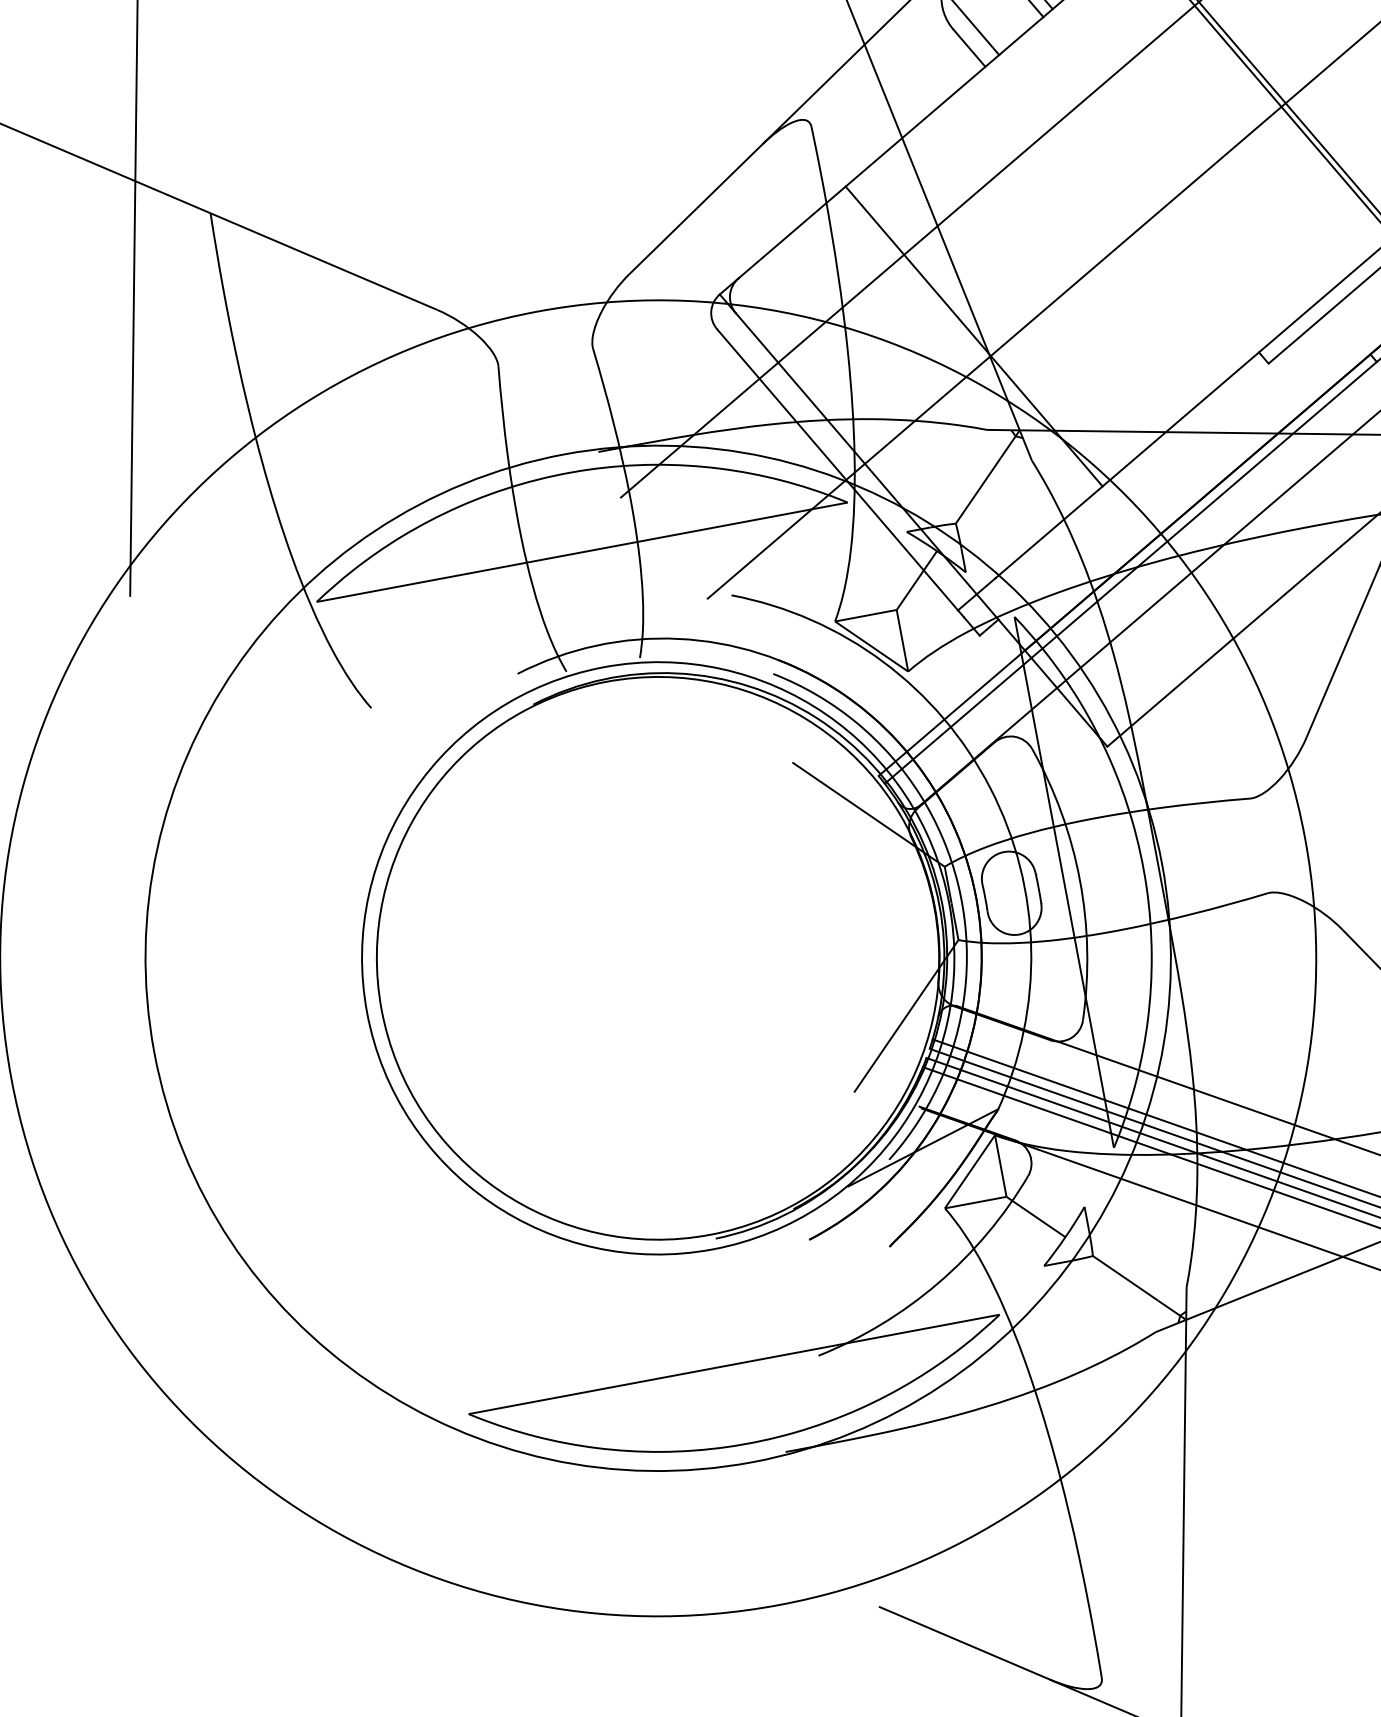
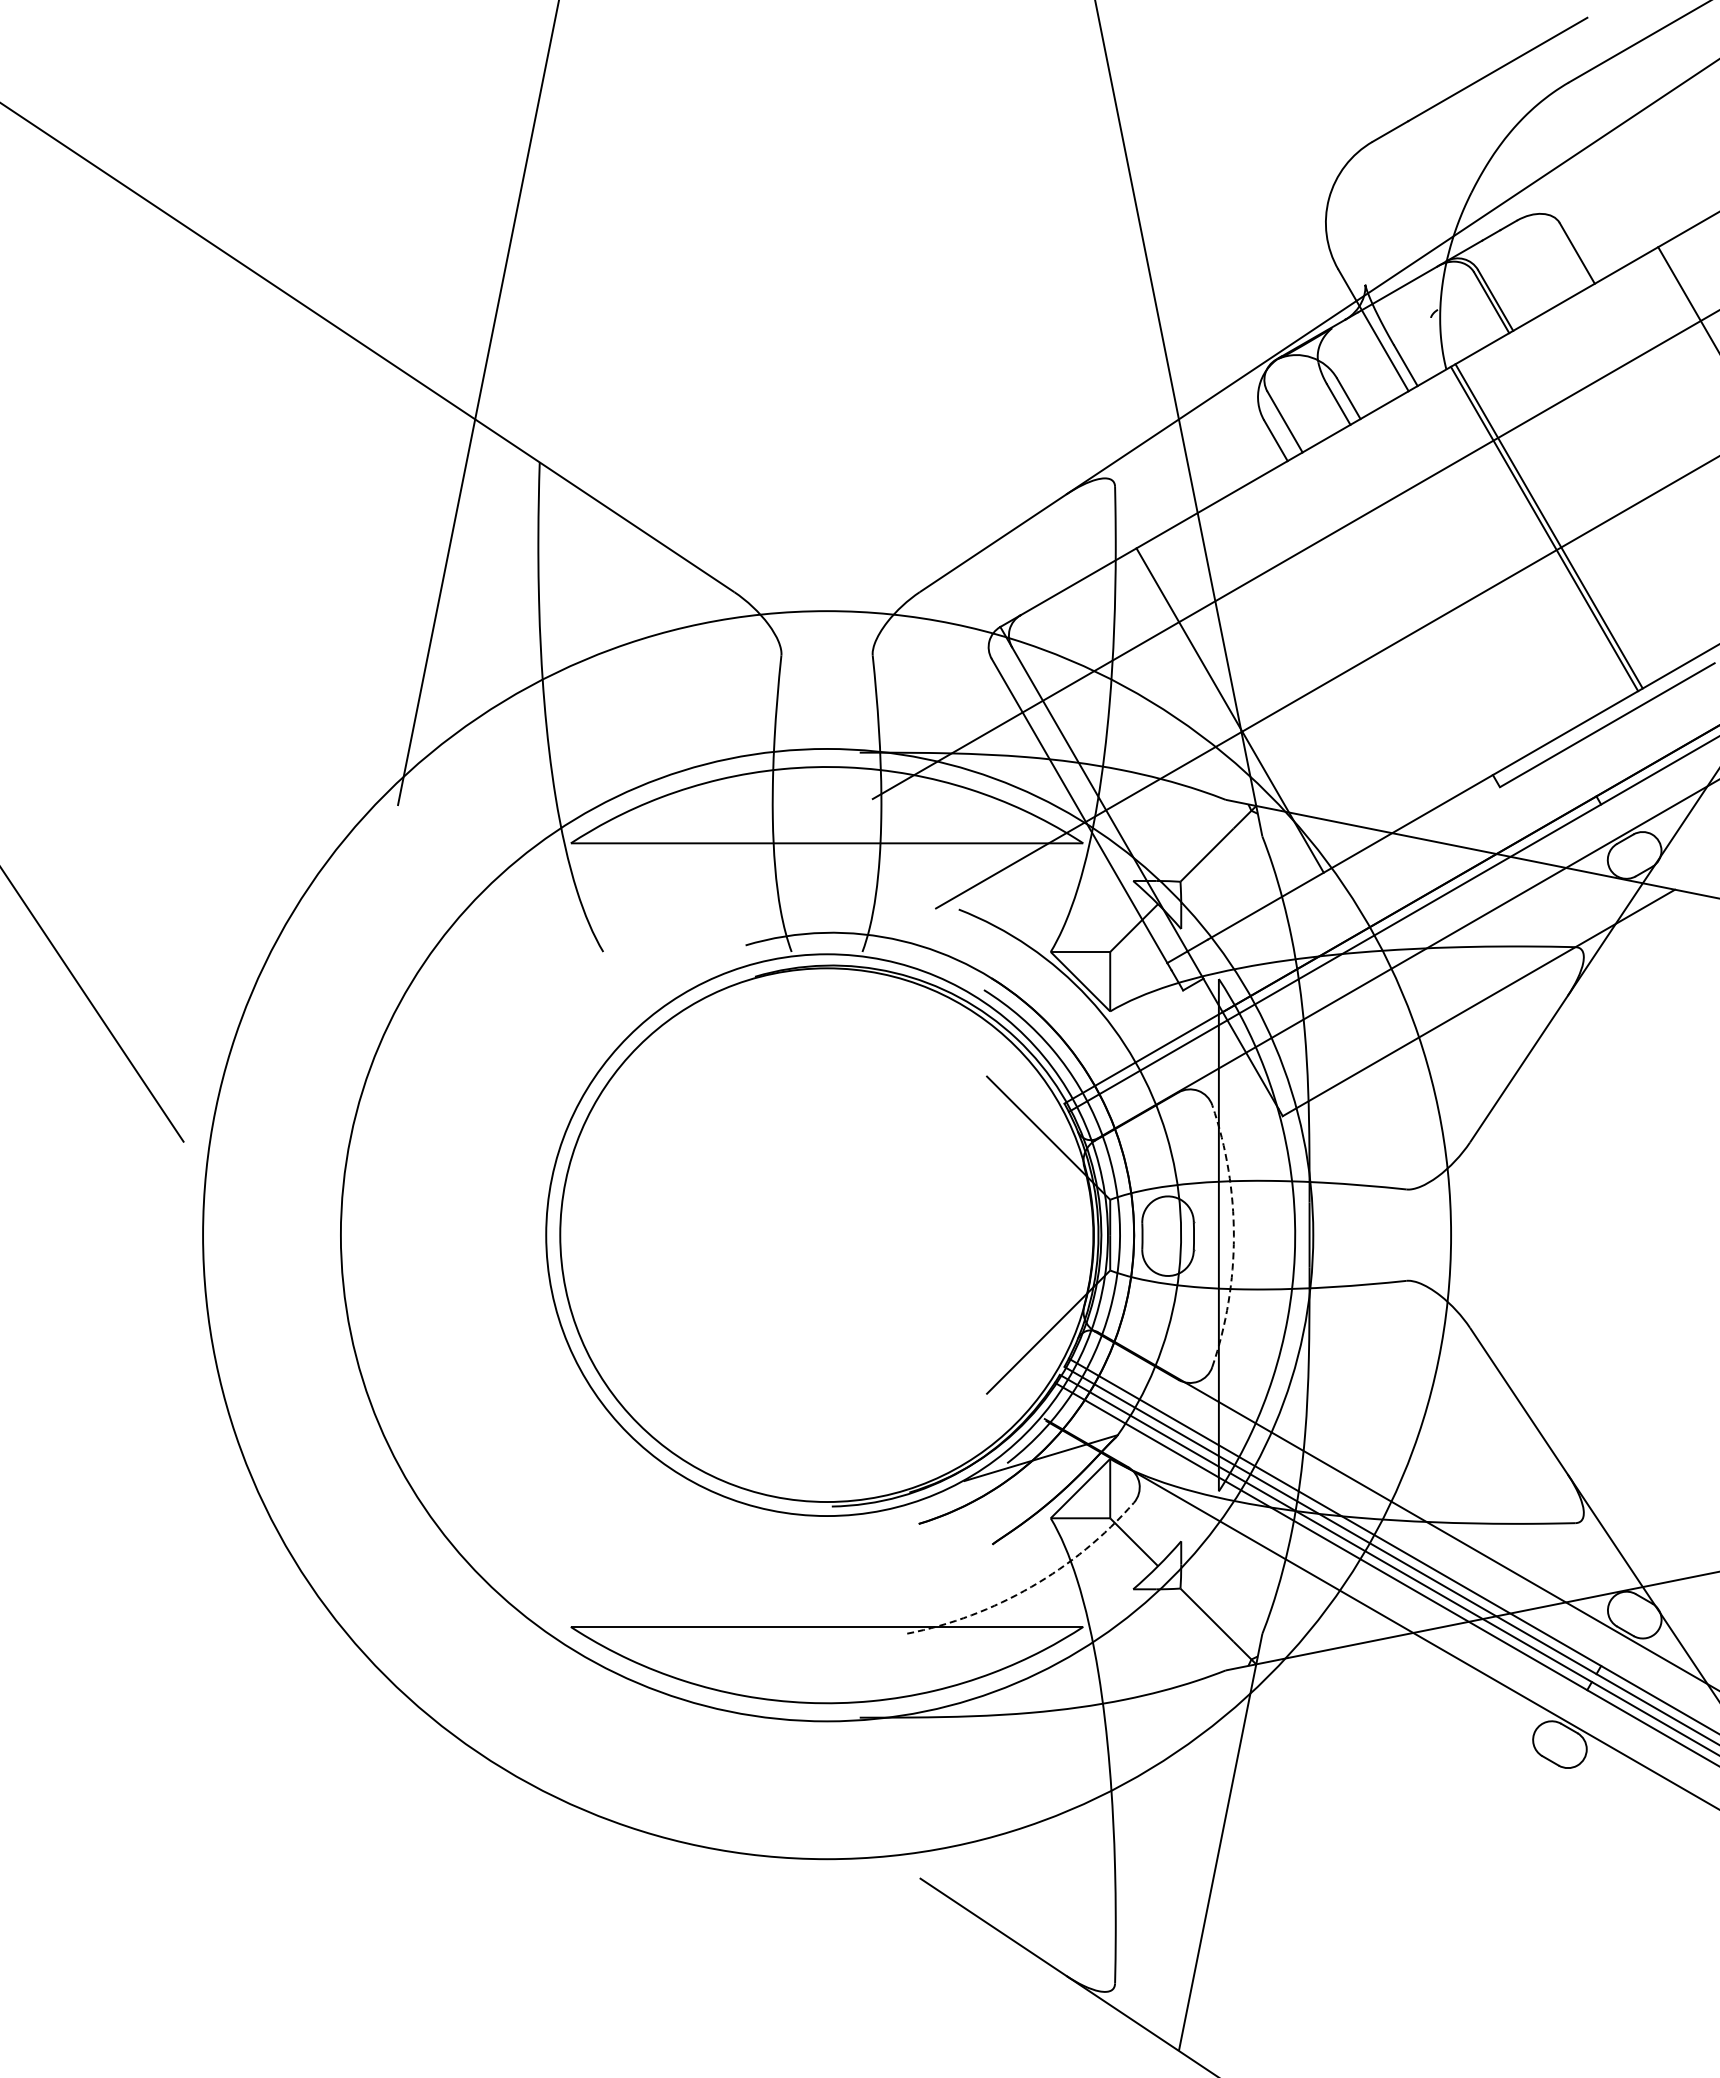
arc: (1079, 880) -> (1233, 1236), solid -> dashed
arc: (938, 1282) -> (1031, 1586), solid -> dashed

